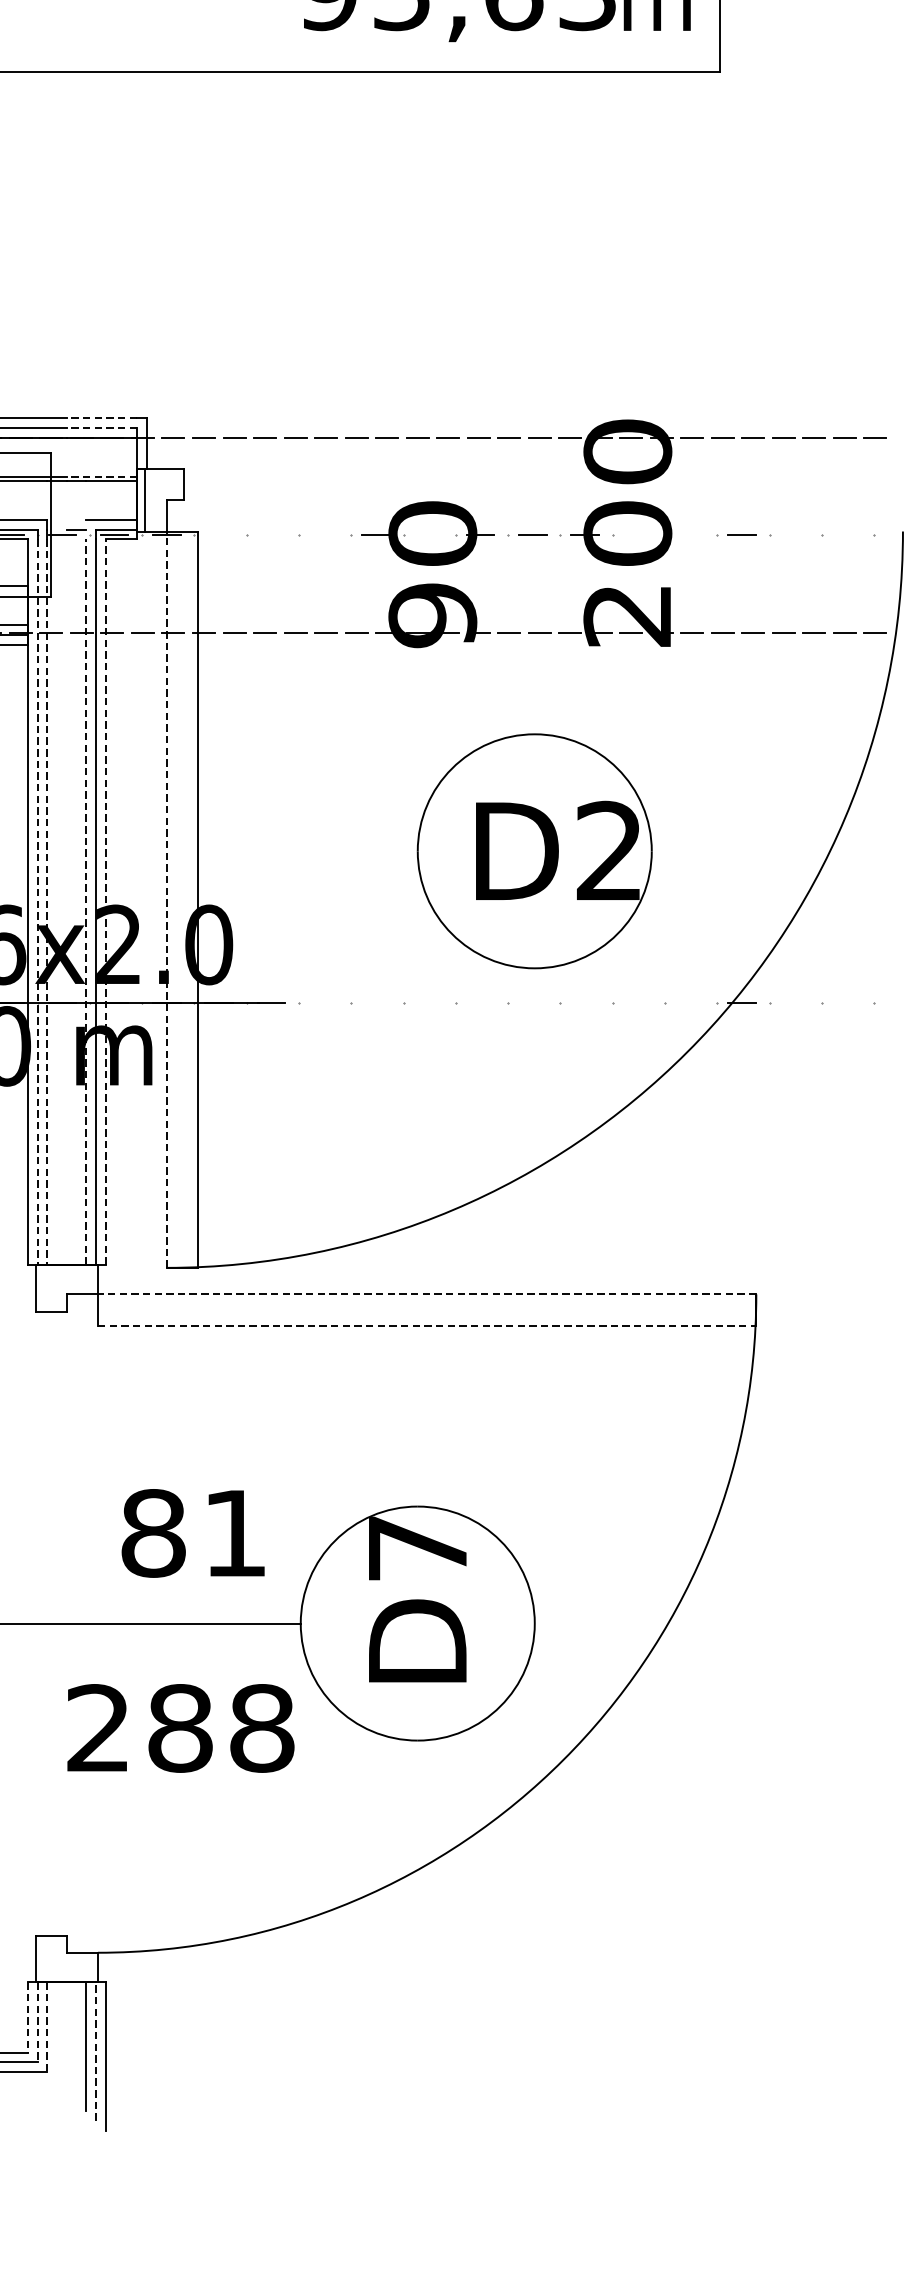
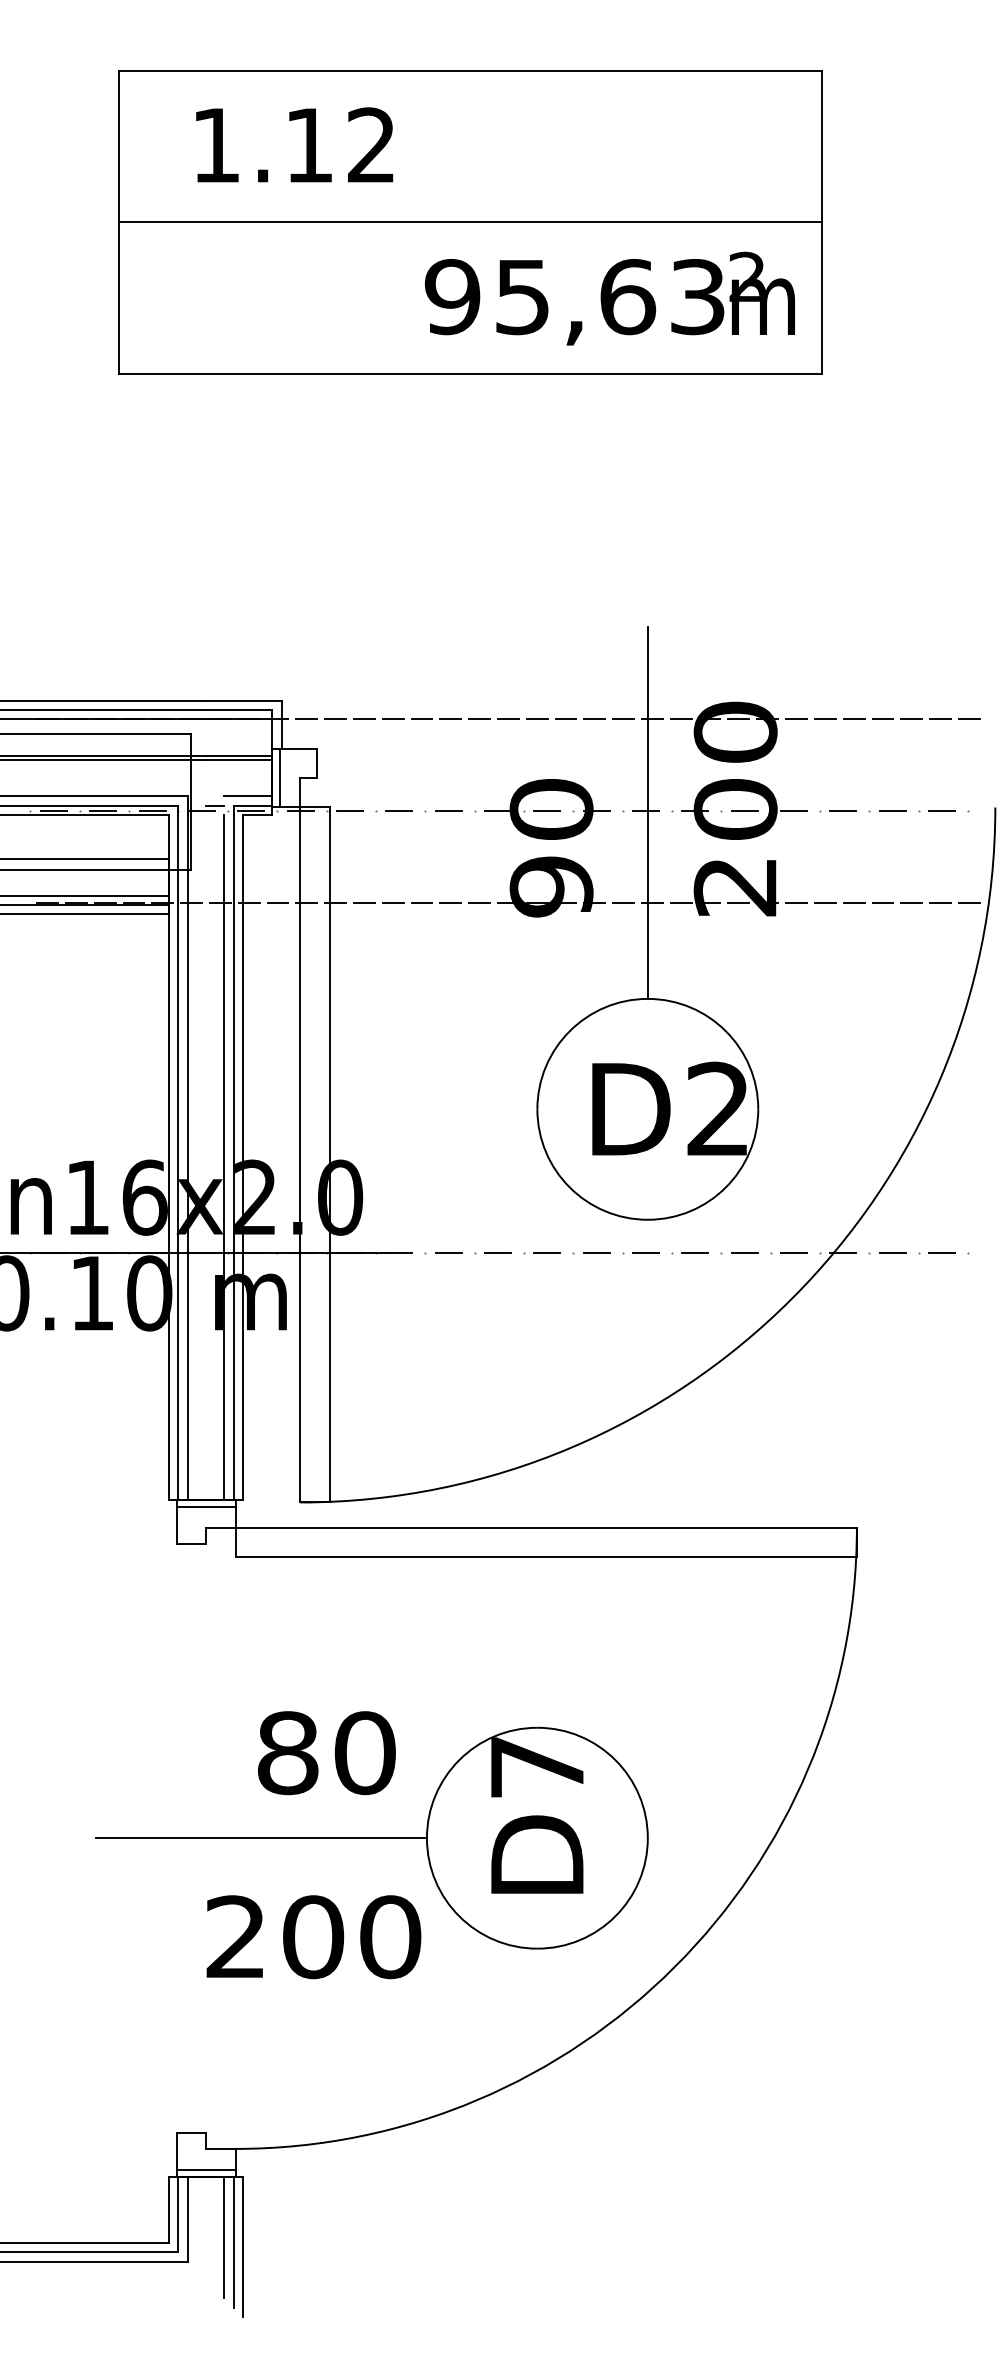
line: (101, 418) -> (238, 700), dashed -> solid
line: (101, 427) -> (238, 709), dashed -> solid
line: (101, 476) -> (238, 755), dashed -> solid
line: (637, 534) -> (744, 810), added
line: (845, 534) -> (941, 810), added
line: (218, 535) -> (349, 811), added
line: (271, 535) -> (399, 811), added
line: (323, 535) -> (448, 811), added
line: (428, 535) -> (547, 811), added
line: (690, 535) -> (794, 811), added
line: (794, 535) -> (892, 811), added
line: (534, 536) -> (647, 812), added
line: (166, 899) -> (300, 1154), dashed -> solid
line: (86, 901) -> (224, 1156), dashed -> solid
line: (105, 901) -> (242, 1156), dashed -> solid
line: (37, 902) -> (178, 1157), dashed -> solid
line: (47, 902) -> (187, 1157), dashed -> solid
line: (323, 1003) -> (448, 1252), added
line: (375, 1003) -> (497, 1252), added
line: (428, 1003) -> (547, 1252), added
line: (480, 1003) -> (596, 1252), added
line: (533, 1003) -> (646, 1252), added
line: (585, 1003) -> (695, 1252), added
line: (637, 1003) -> (744, 1252), added
line: (690, 1003) -> (794, 1252), added
line: (794, 1003) -> (892, 1252), added
line: (846, 1003) -> (942, 1252), added
line: (66, 1272) -> (205, 1506), added
line: (427, 1294) -> (546, 1527), dashed -> solid
line: (427, 1325) -> (546, 1556), dashed -> solid
text: (234, 1533) -> (364, 1753), 81 -> 80
text: (221, 1727) -> (352, 1936), 288 -> 200
line: (66, 1974) -> (205, 2169), added
line: (27, 2018) -> (169, 2210), dashed -> solid
line: (37, 2022) -> (178, 2214), dashed -> solid
line: (47, 2027) -> (187, 2219), dashed -> solid
line: (95, 2050) -> (233, 2241), dashed -> solid

